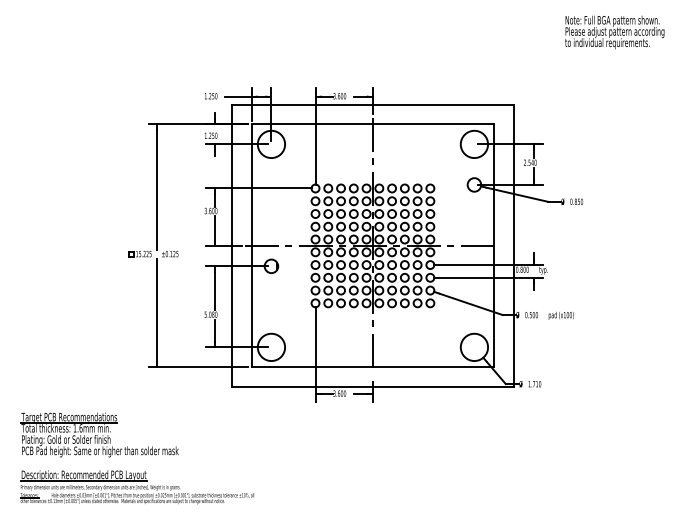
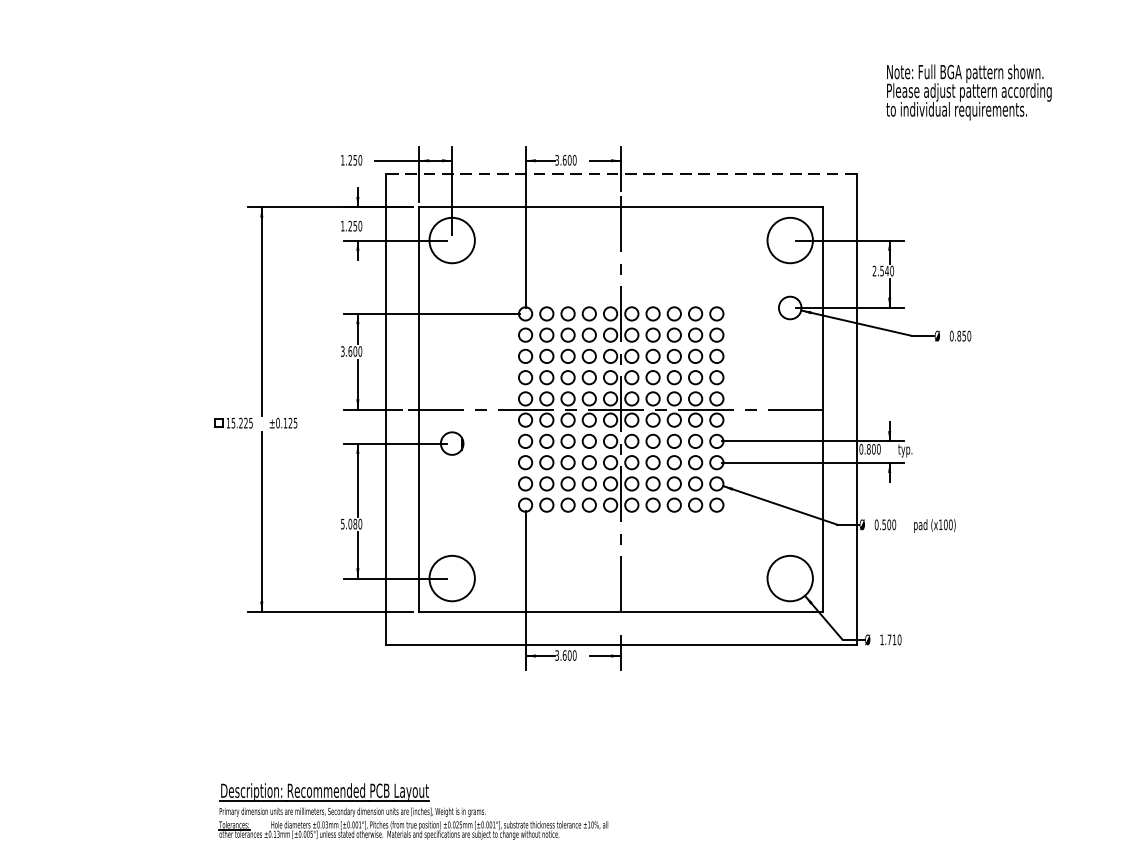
text: (614, 32) -> (968, 92), moved
line: (372, 104) -> (620, 174), solid -> dashed
part: (99, 434) -> (165, 723), removed
part: (137, 487) -> (413, 811), moved

